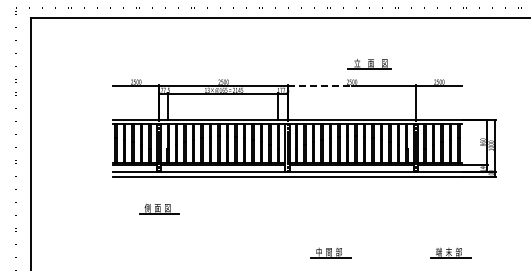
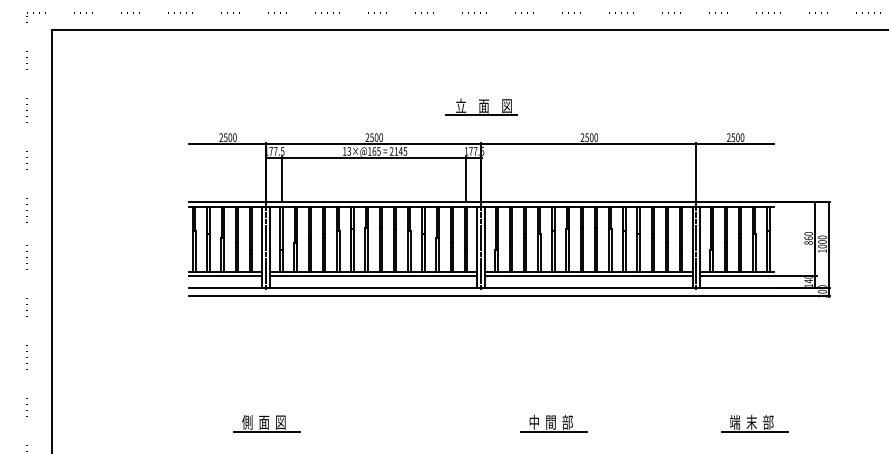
part: (369, 63) -> (481, 106), moved
line: (320, 86) -> (536, 144), dashed -> solid
part: (159, 208) -> (266, 422), moved

